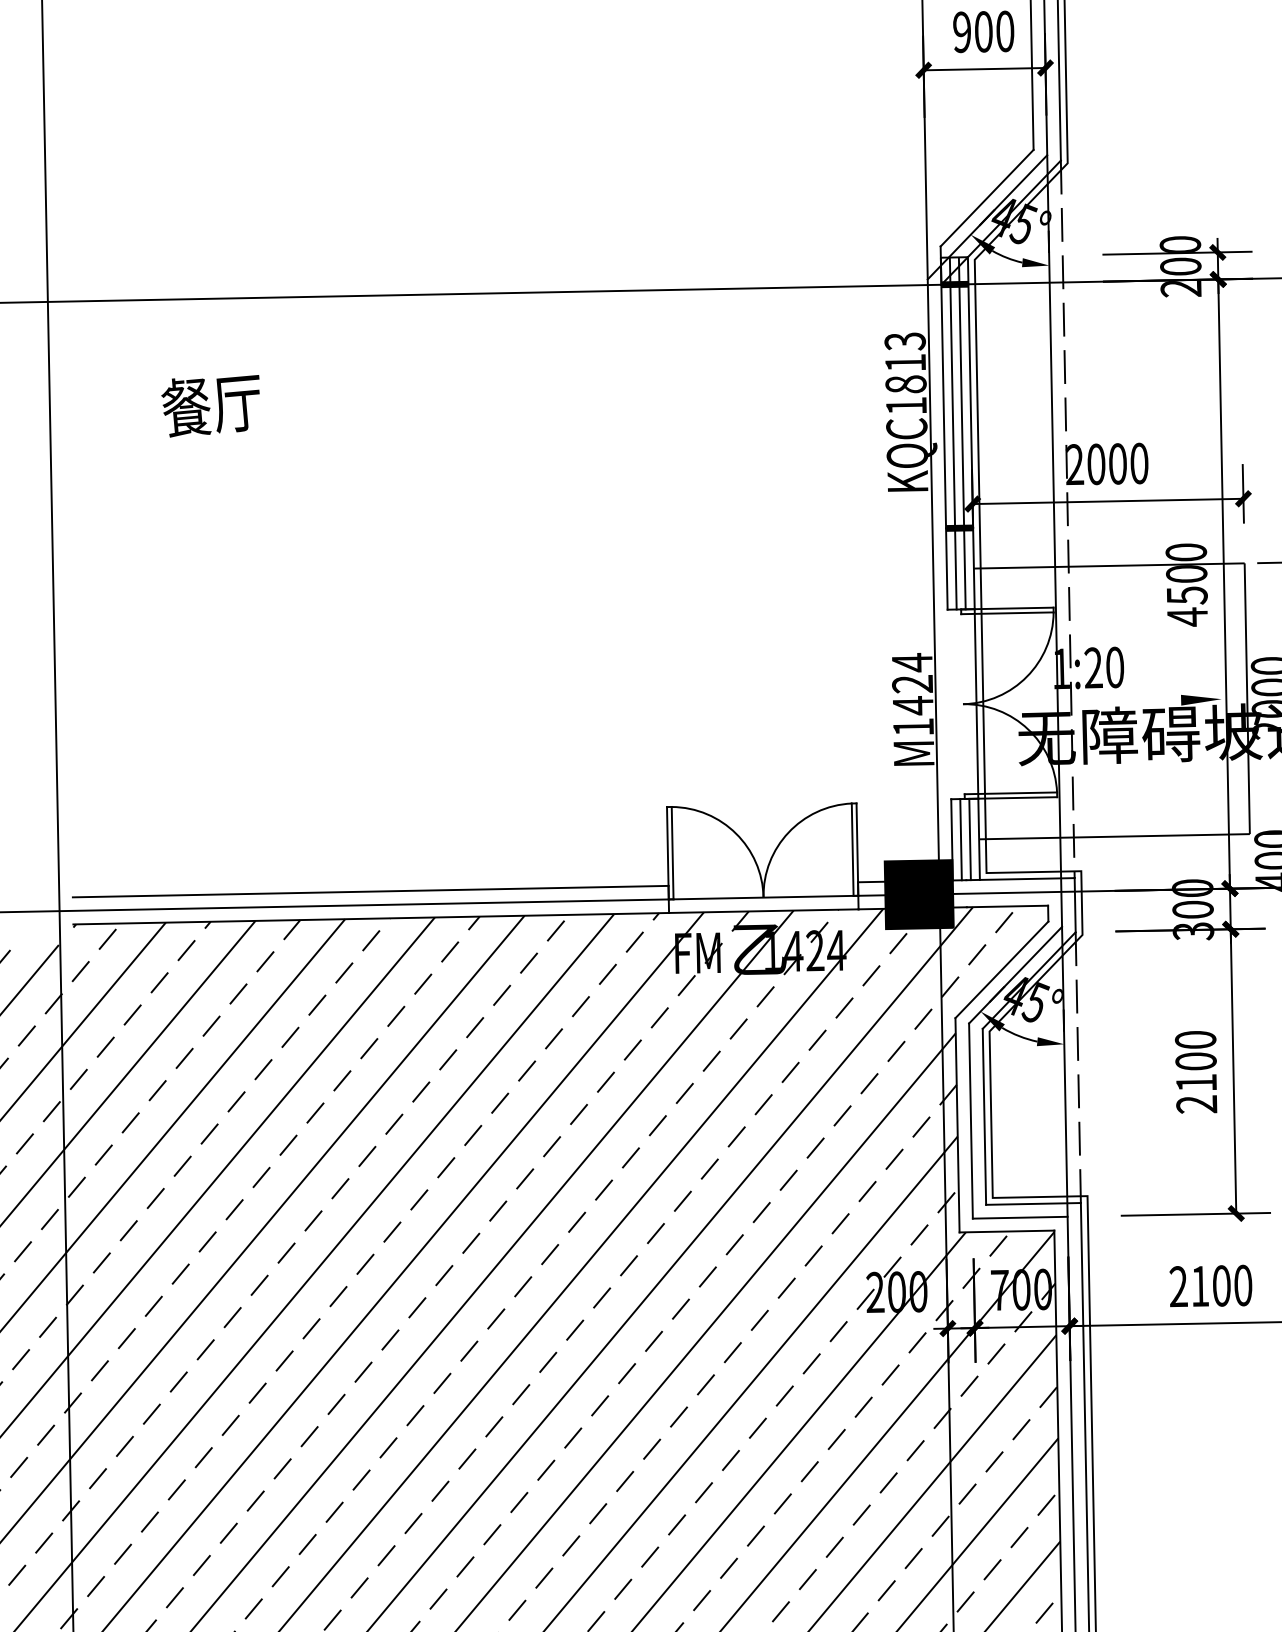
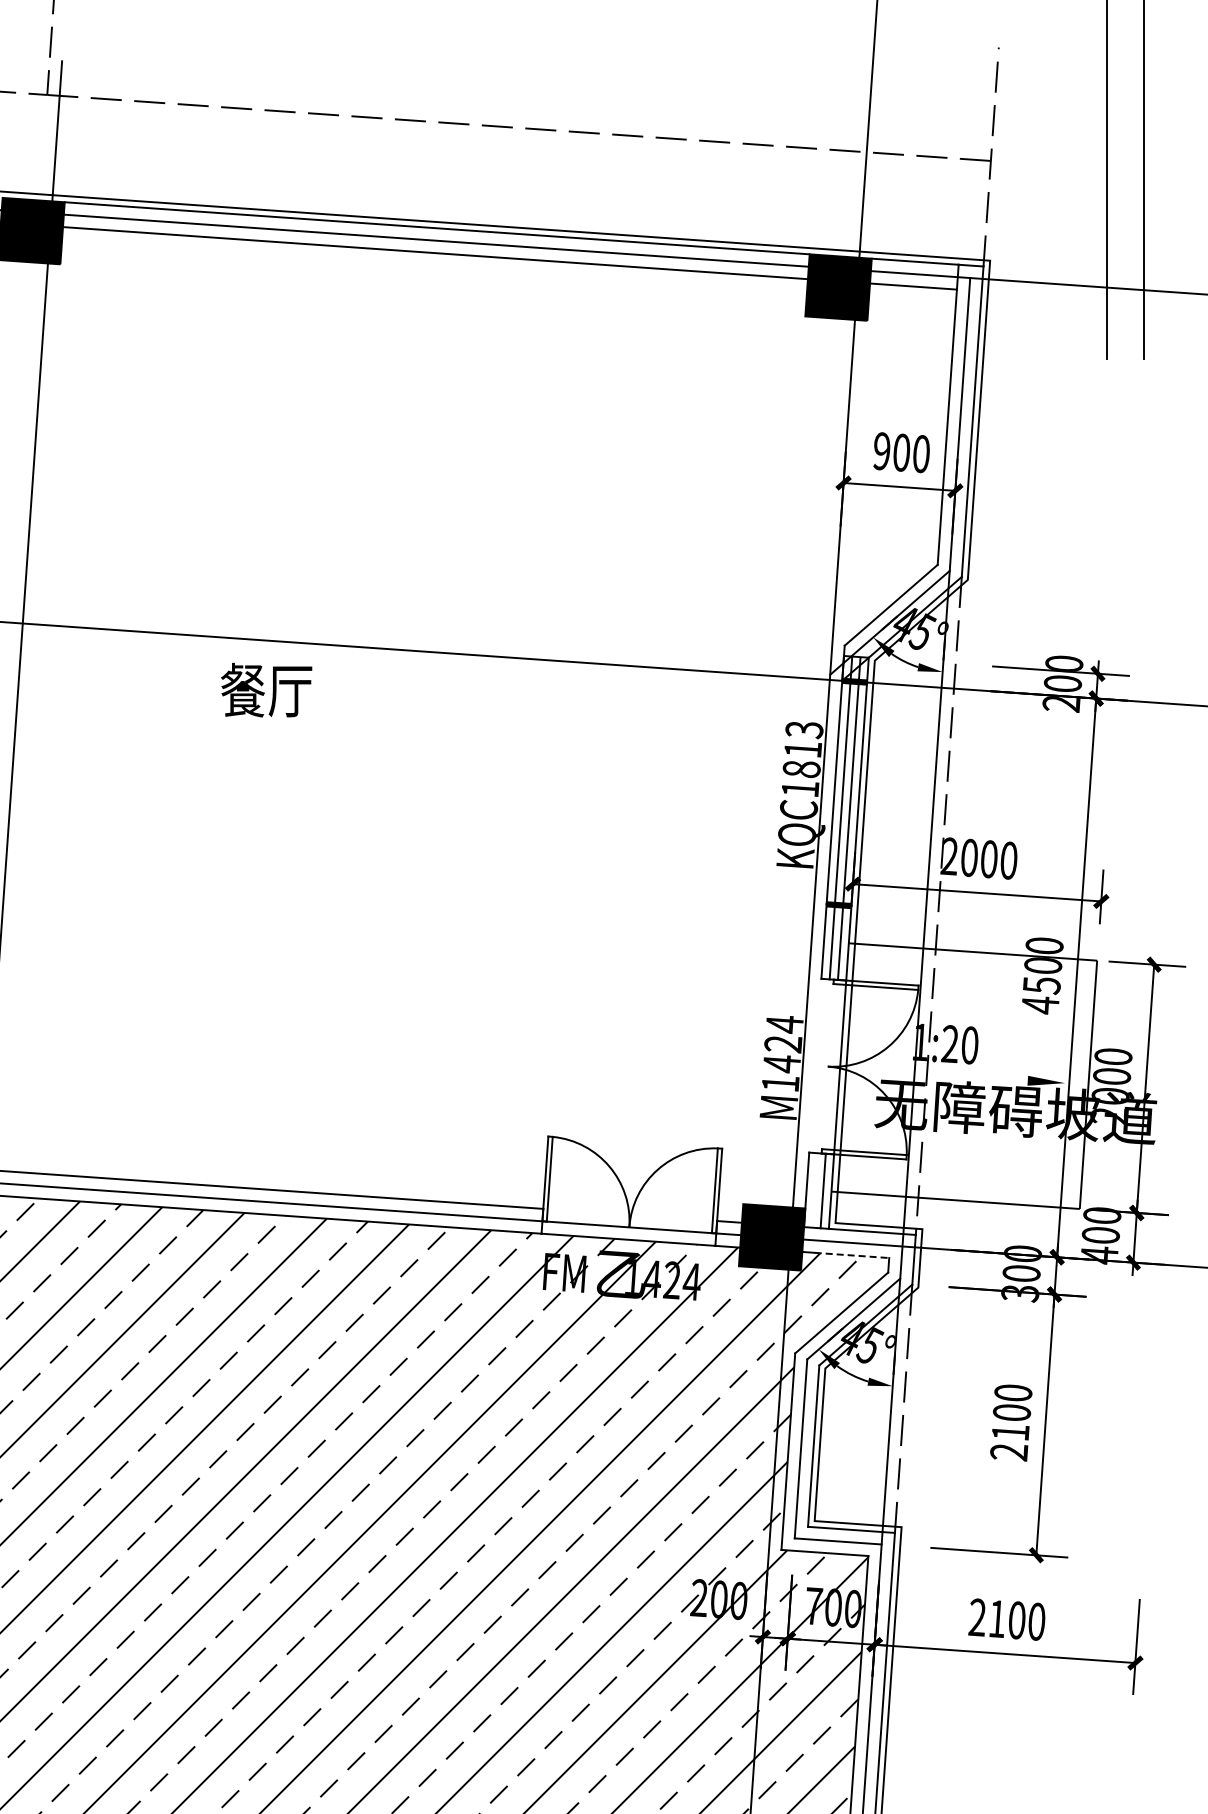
text: (211, 405) -> (266, 690), moved
line: (960, 839) -> (814, 1190), removed
line: (1008, 906) -> (852, 1255), solid -> dashed

